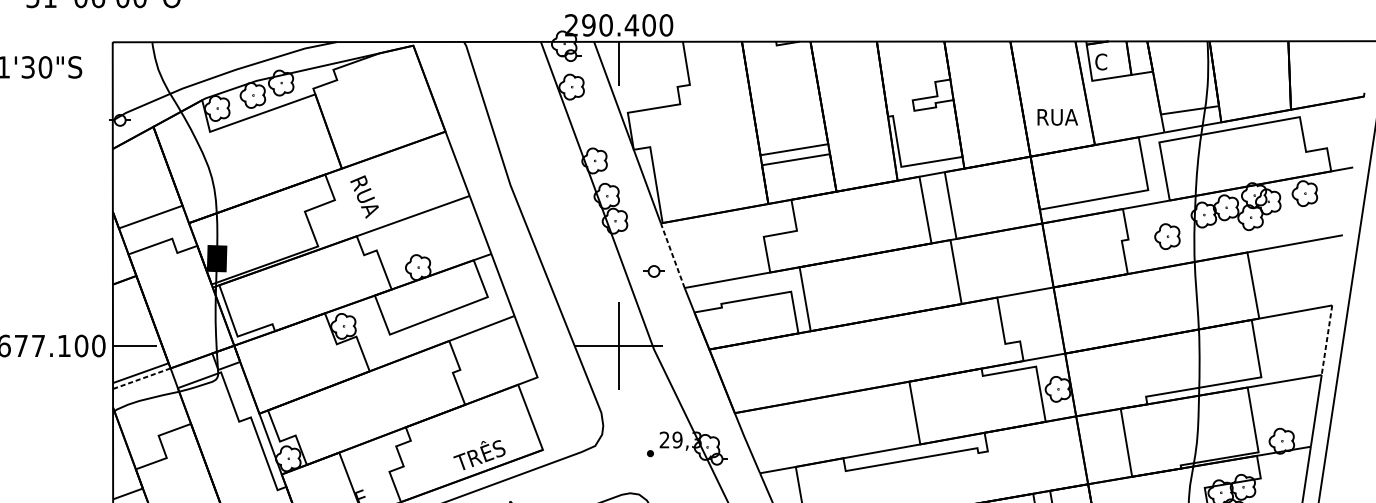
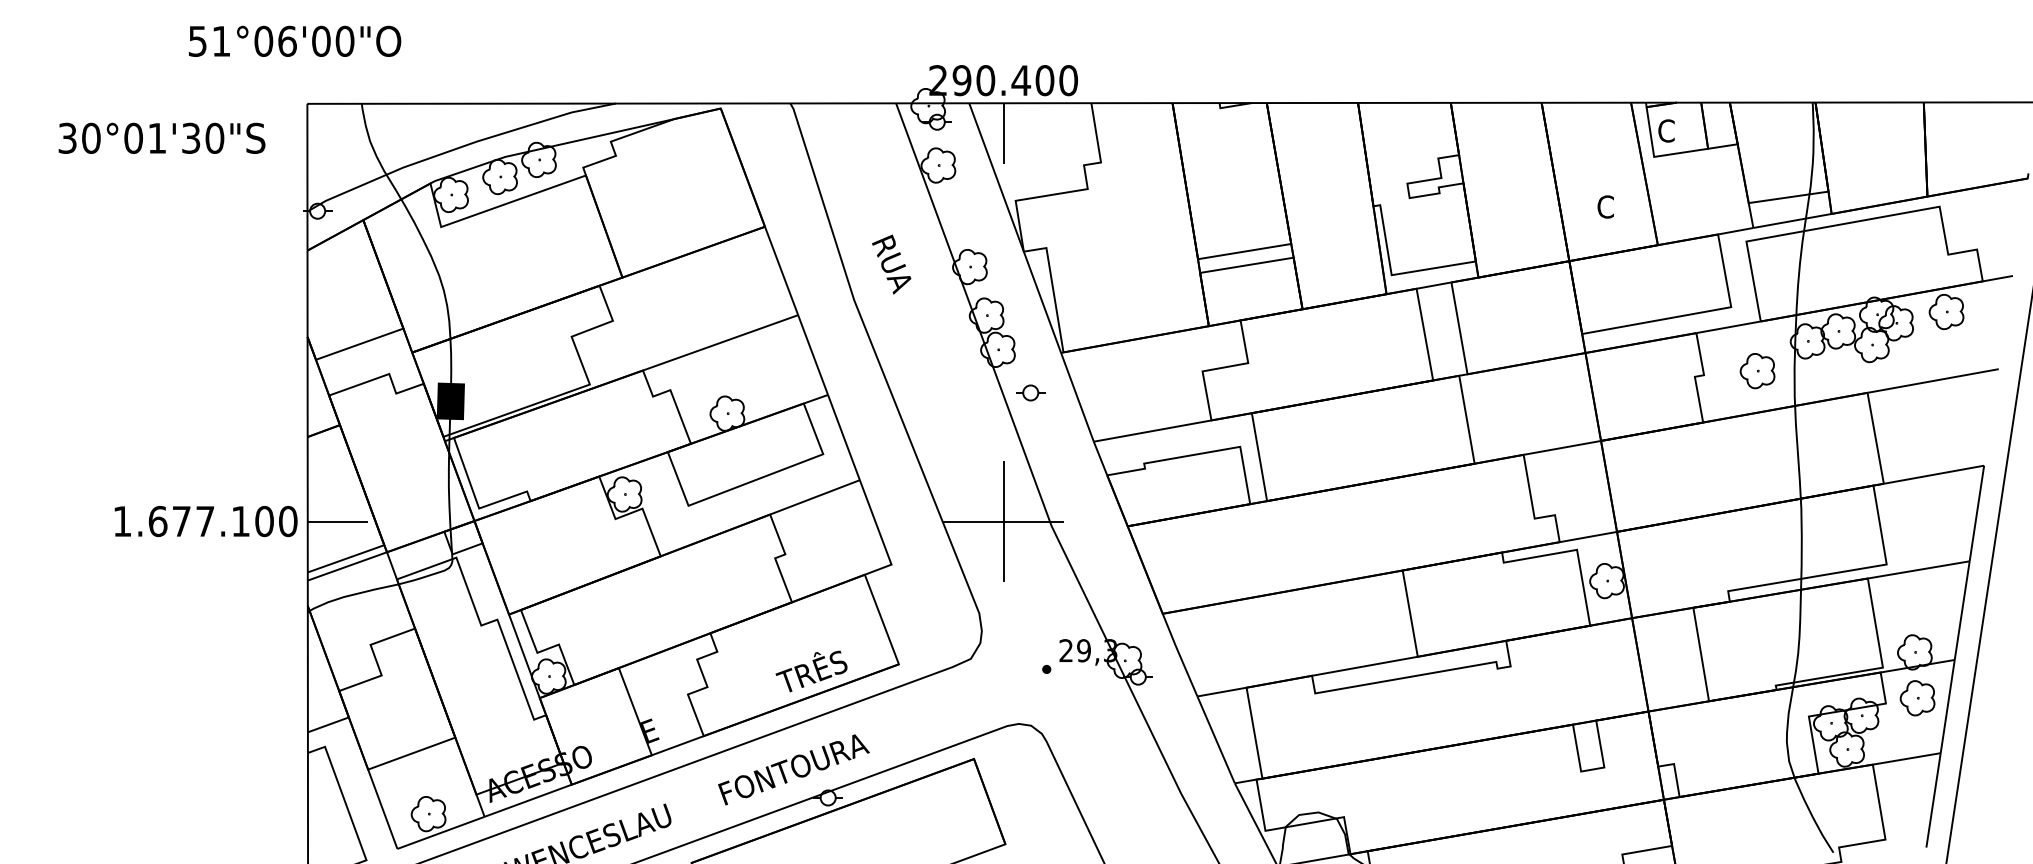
text: (1057, 116) -> (1606, 206), RUA -> C
text: (364, 196) -> (891, 264), moved
line: (672, 255) -> (1077, 396), dashed -> solid
part: (653, 271) -> (1030, 392), moved
line: (1326, 340) -> (1976, 514), dashed -> solid
line: (141, 378) -> (346, 566), dashed -> solid
part: (1283, 474) -> (1917, 698), added

